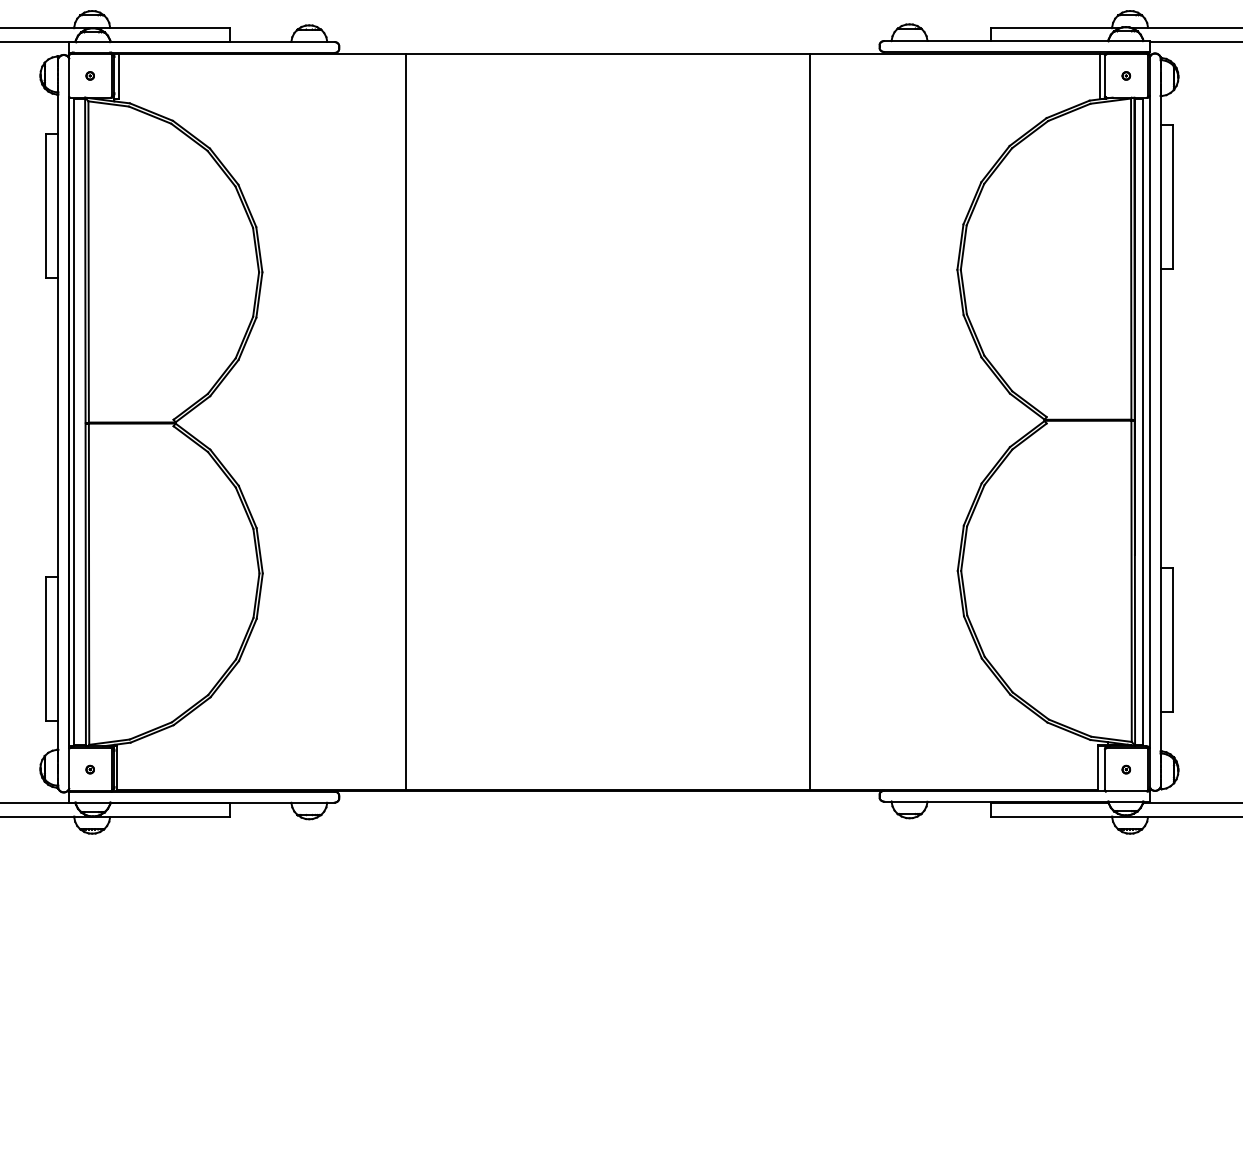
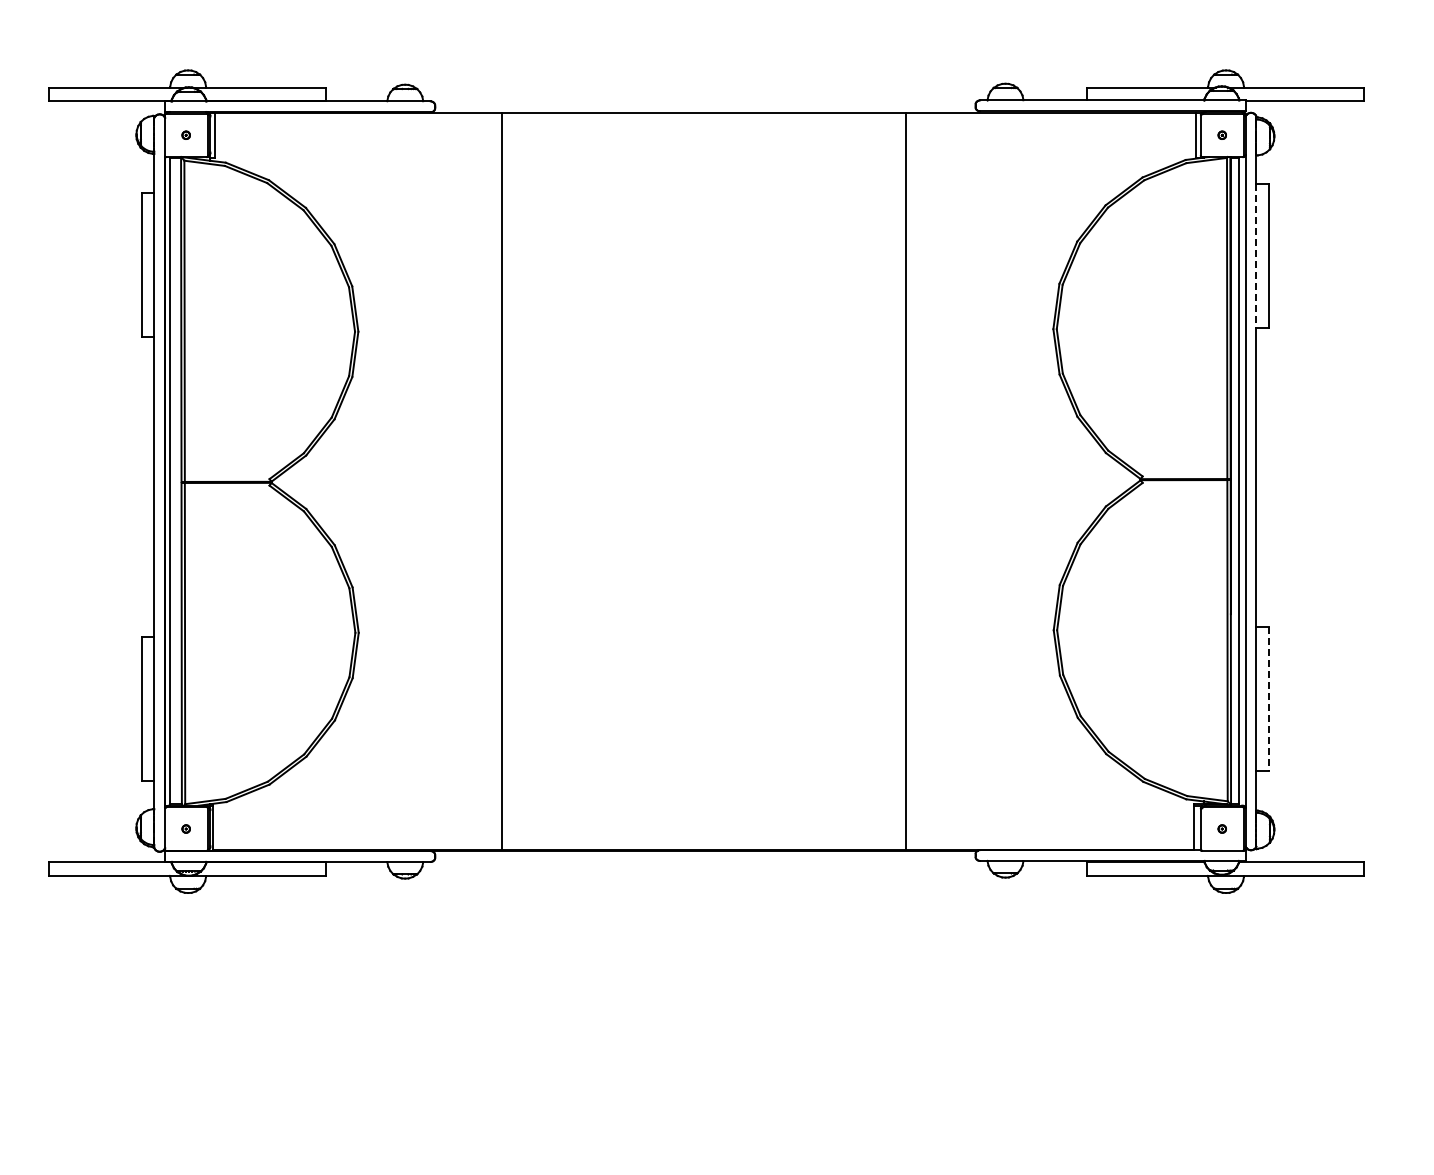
line: (1160, 197) -> (1256, 256), solid -> dashed
line: (1173, 640) -> (1269, 699), solid -> dashed

